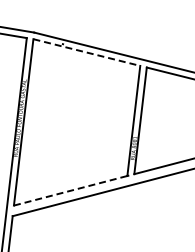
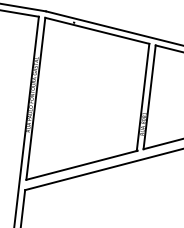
line: (87, 52) -> (97, 30), dashed -> solid
line: (70, 190) -> (81, 165), dashed -> solid

